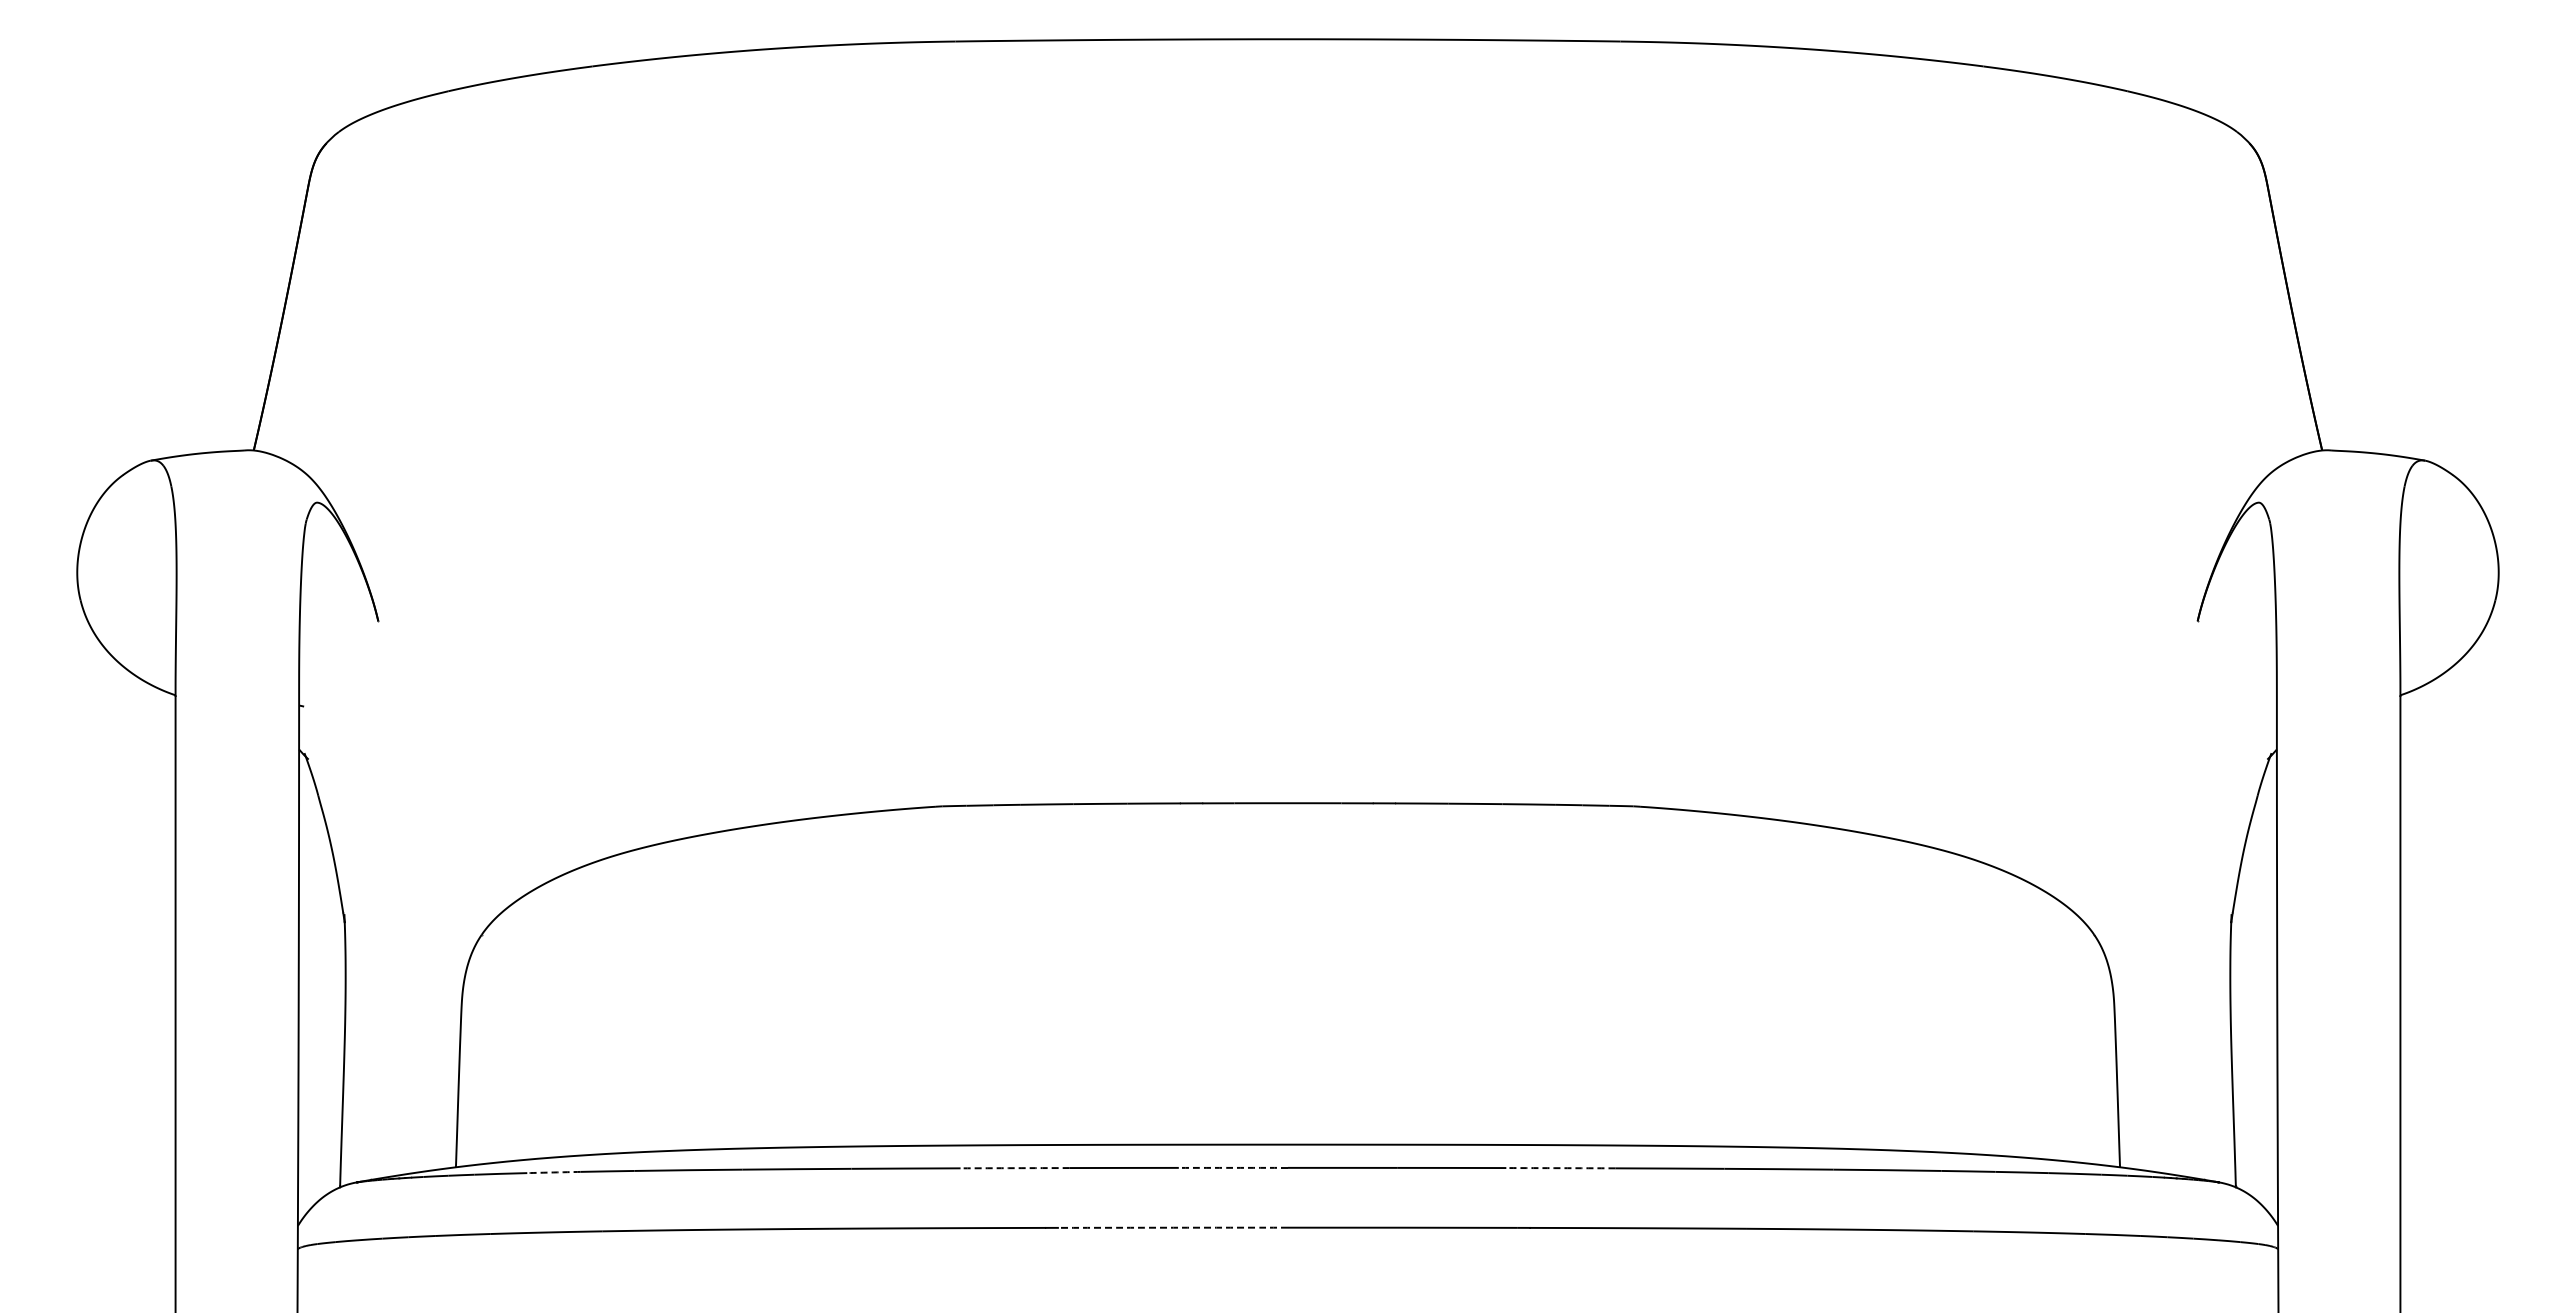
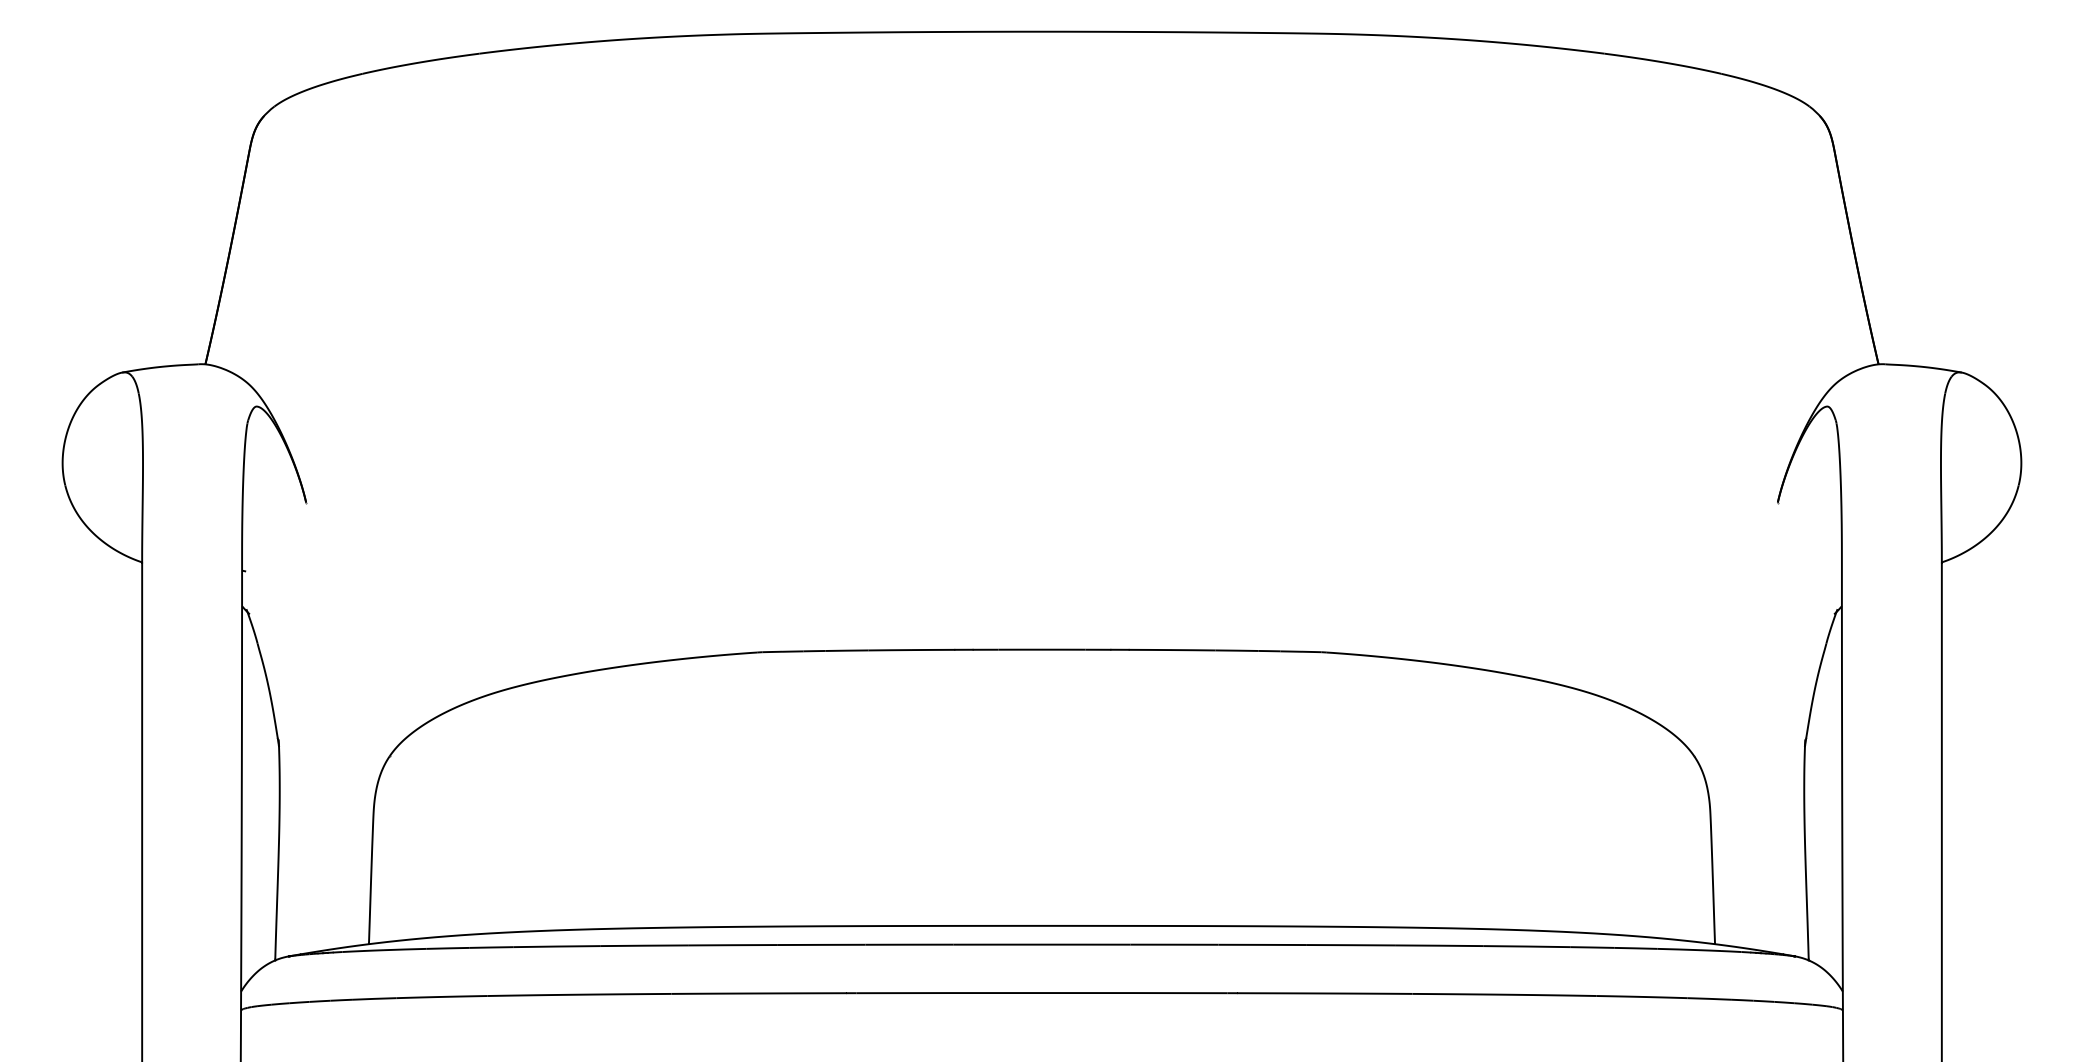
arc: (1233, 1167) -> (997, 944), dashed -> solid
arc: (1015, 1168) -> (821, 945), dashed -> solid
arc: (1560, 1168) -> (1262, 945), dashed -> solid
arc: (553, 1172) -> (447, 948), dashed -> solid
arc: (1173, 1227) -> (949, 992), dashed -> solid

